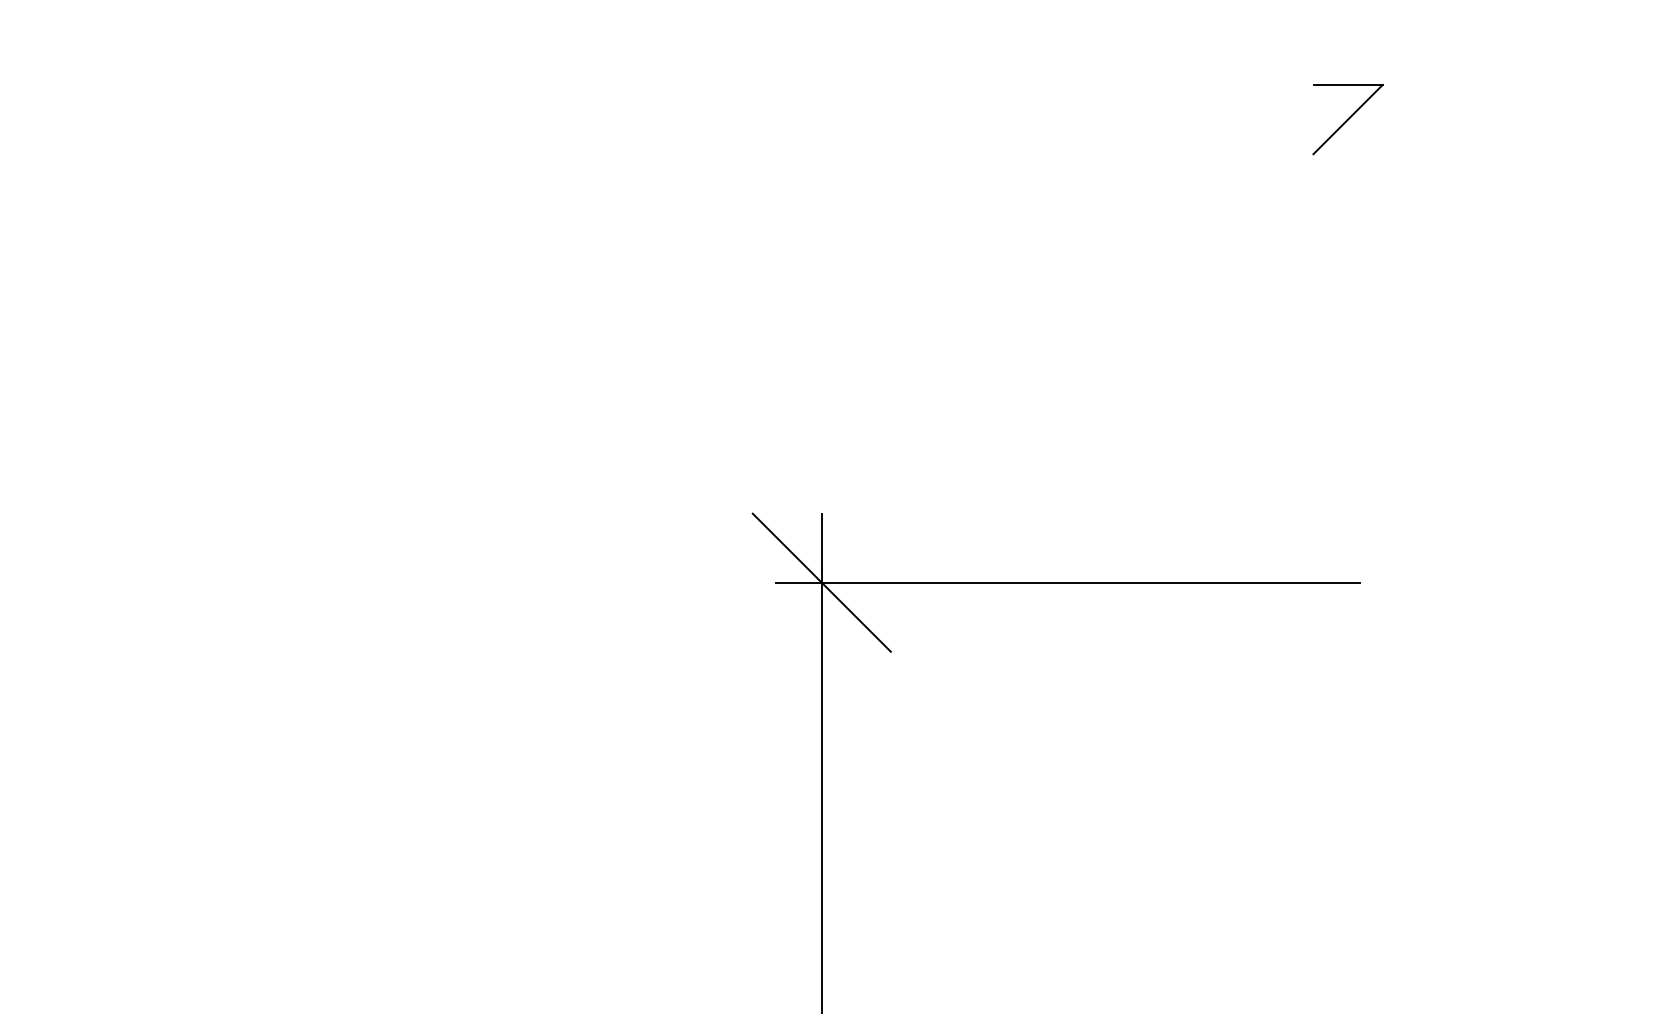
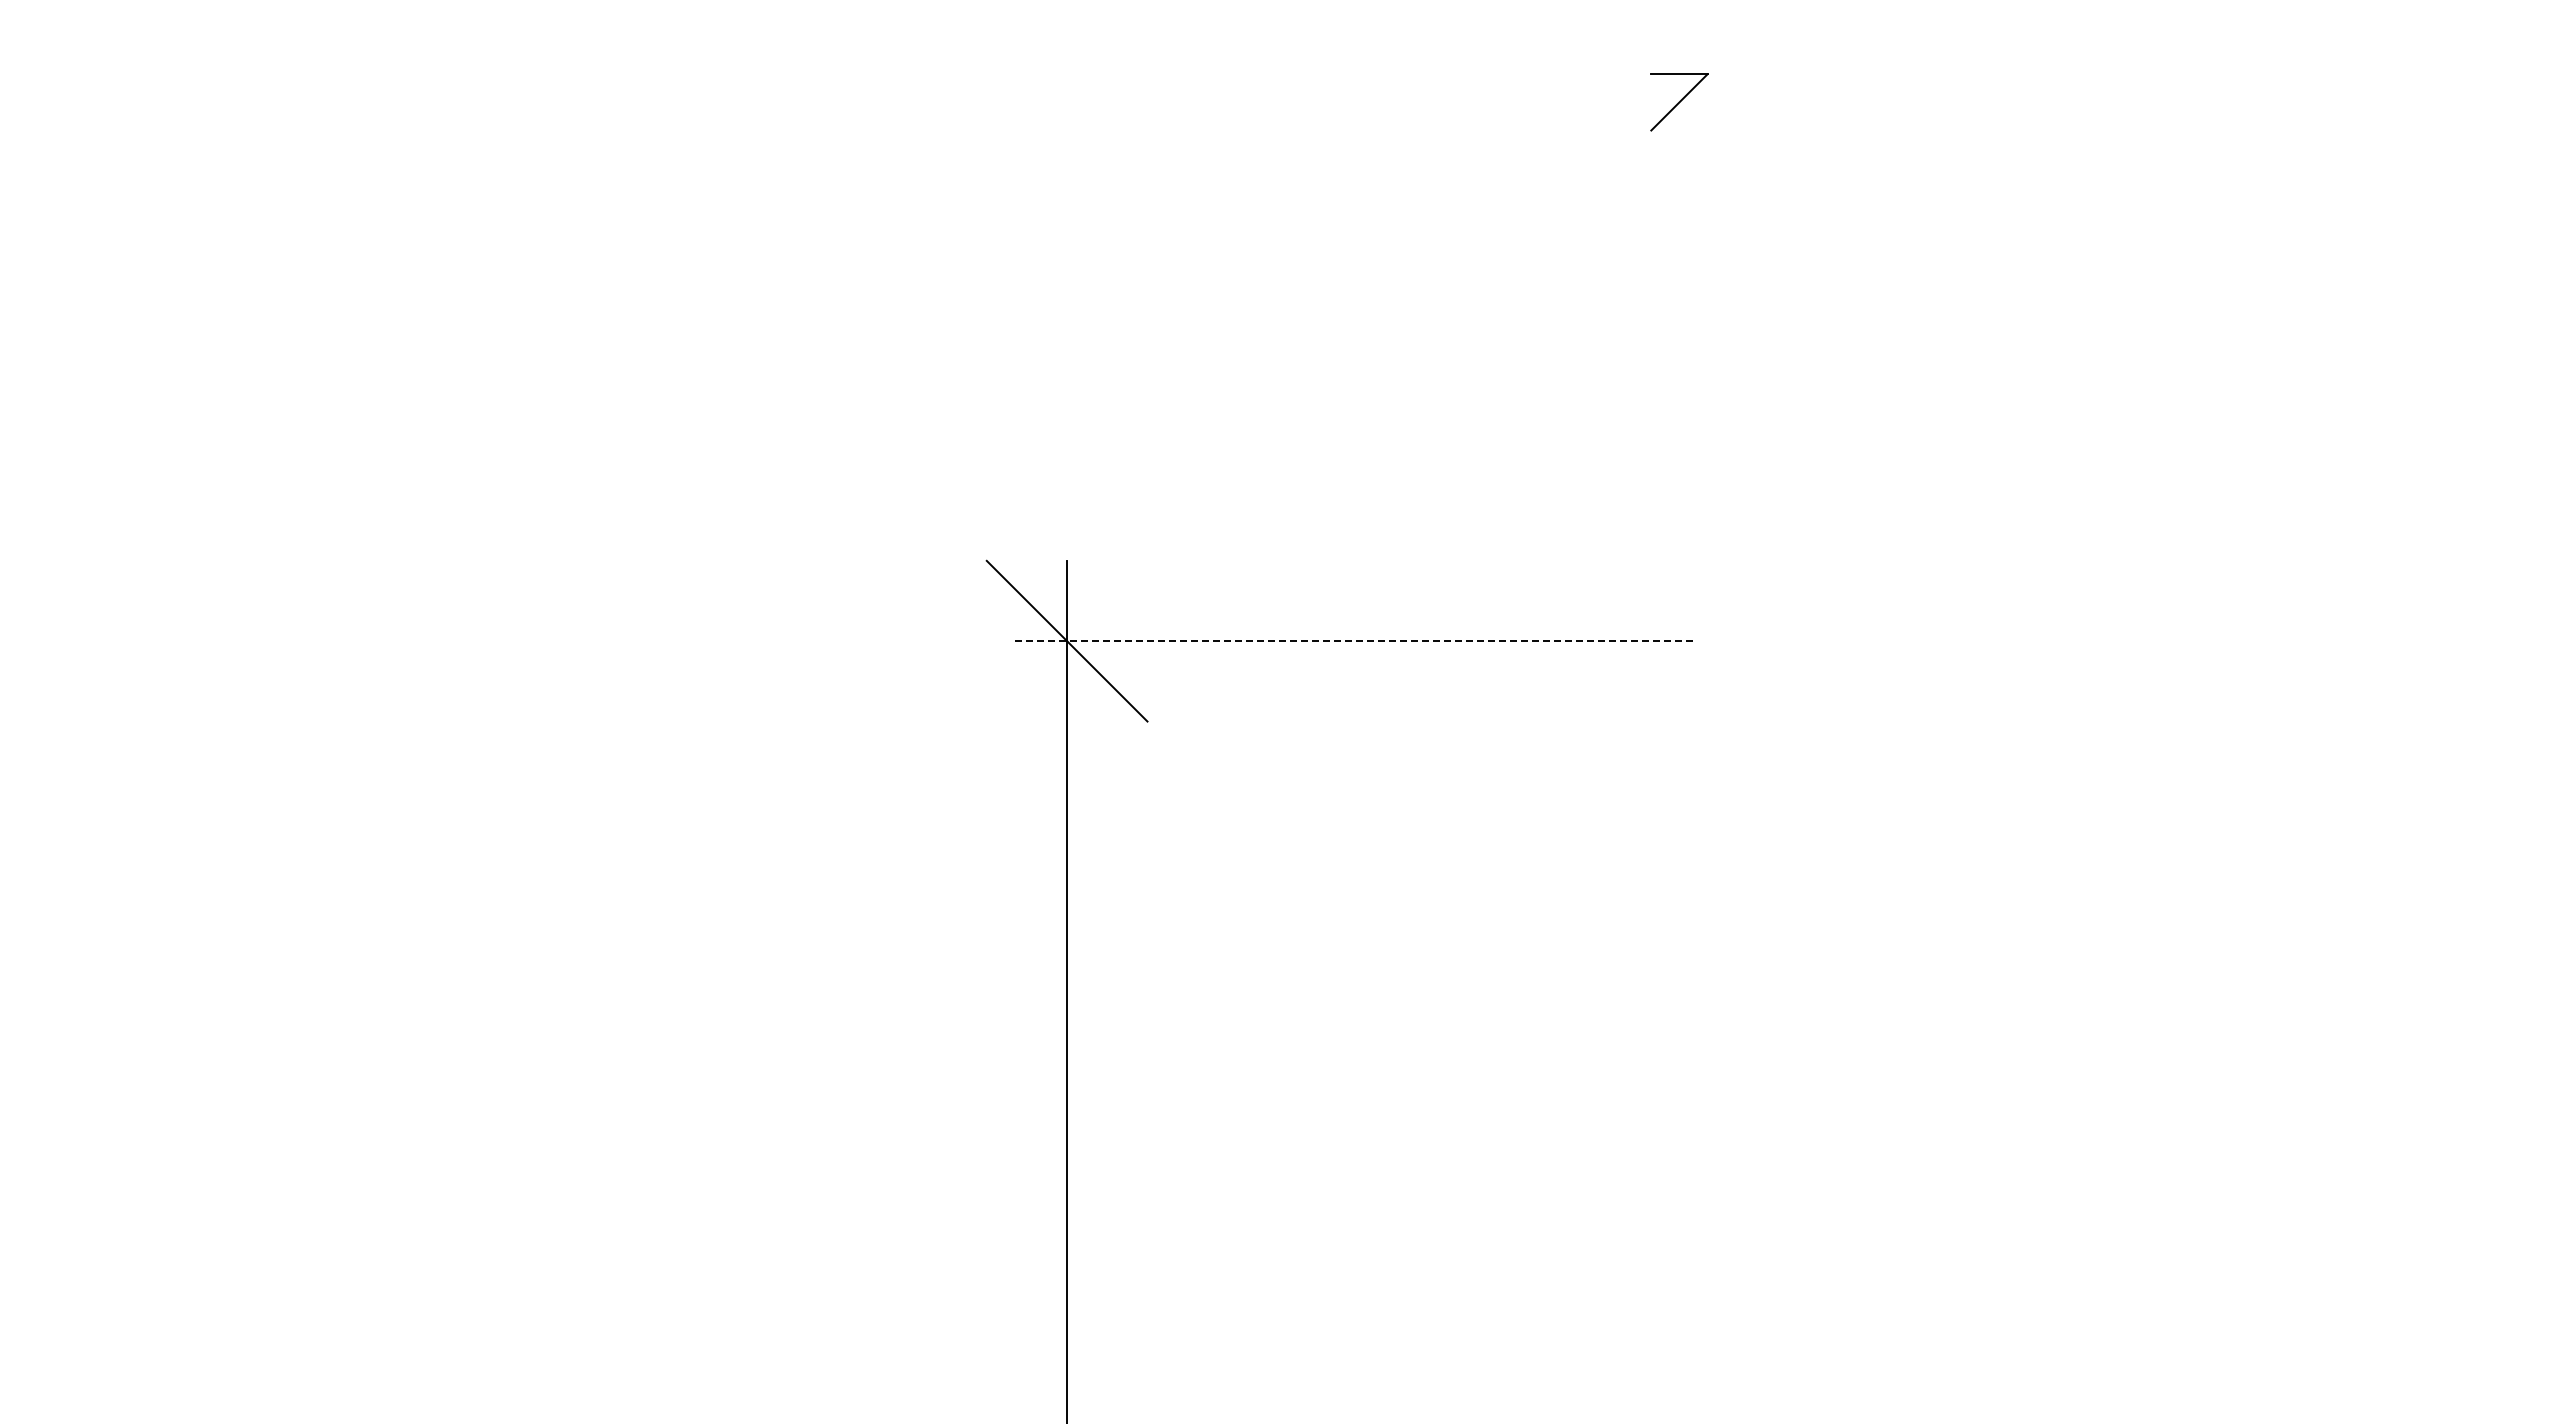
part: (1348, 119) -> (1679, 102), size x0.7
line: (1067, 582) -> (1353, 641), solid -> dashed

